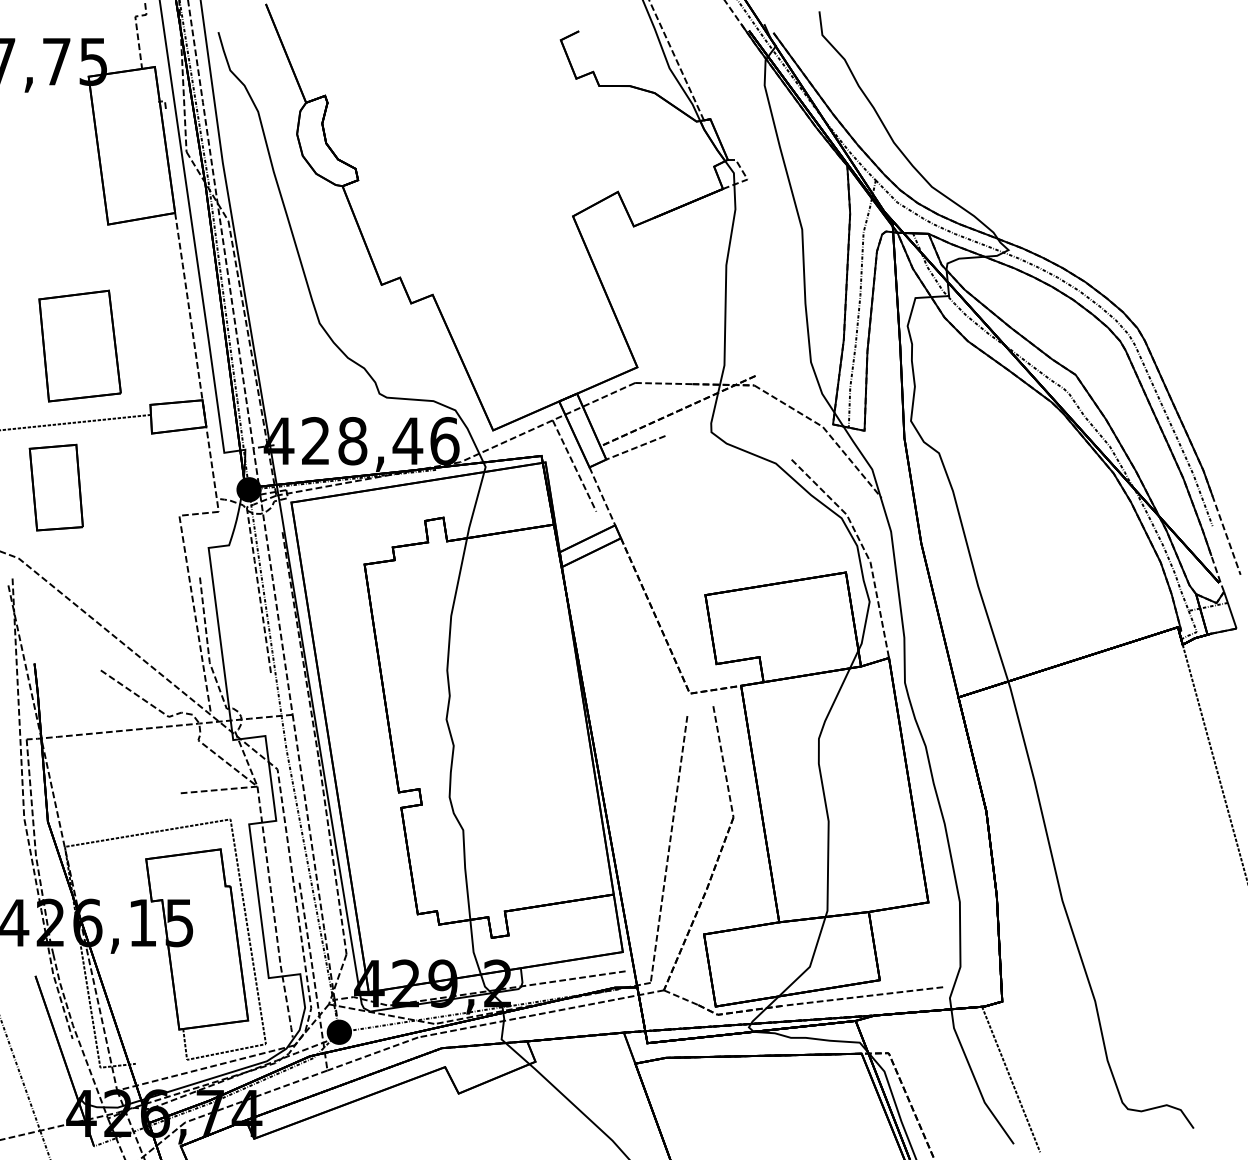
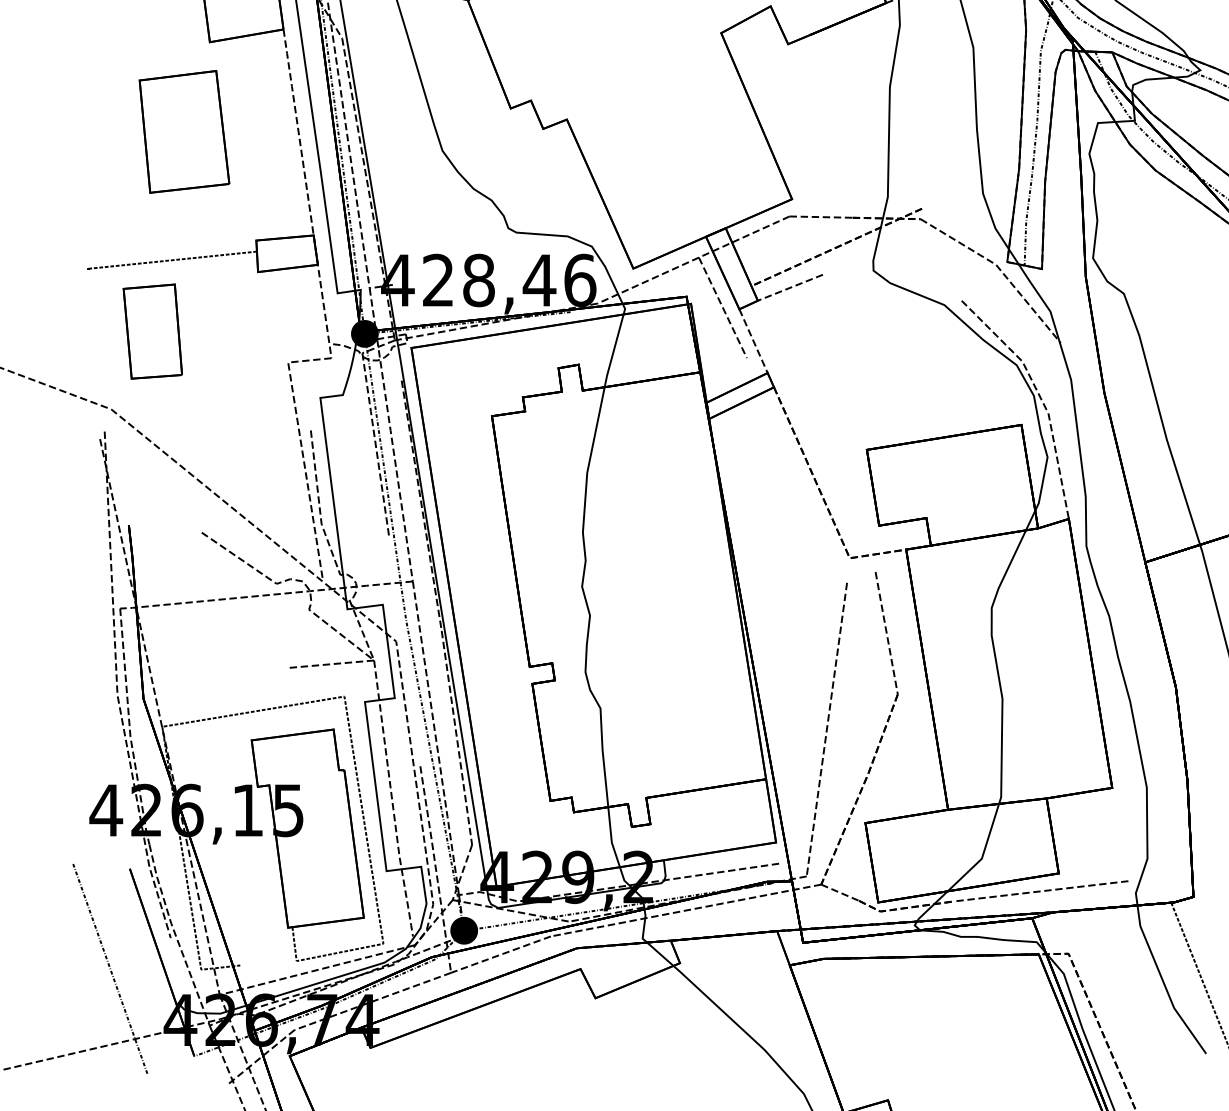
part: (79, 345) -> (183, 131), moved

